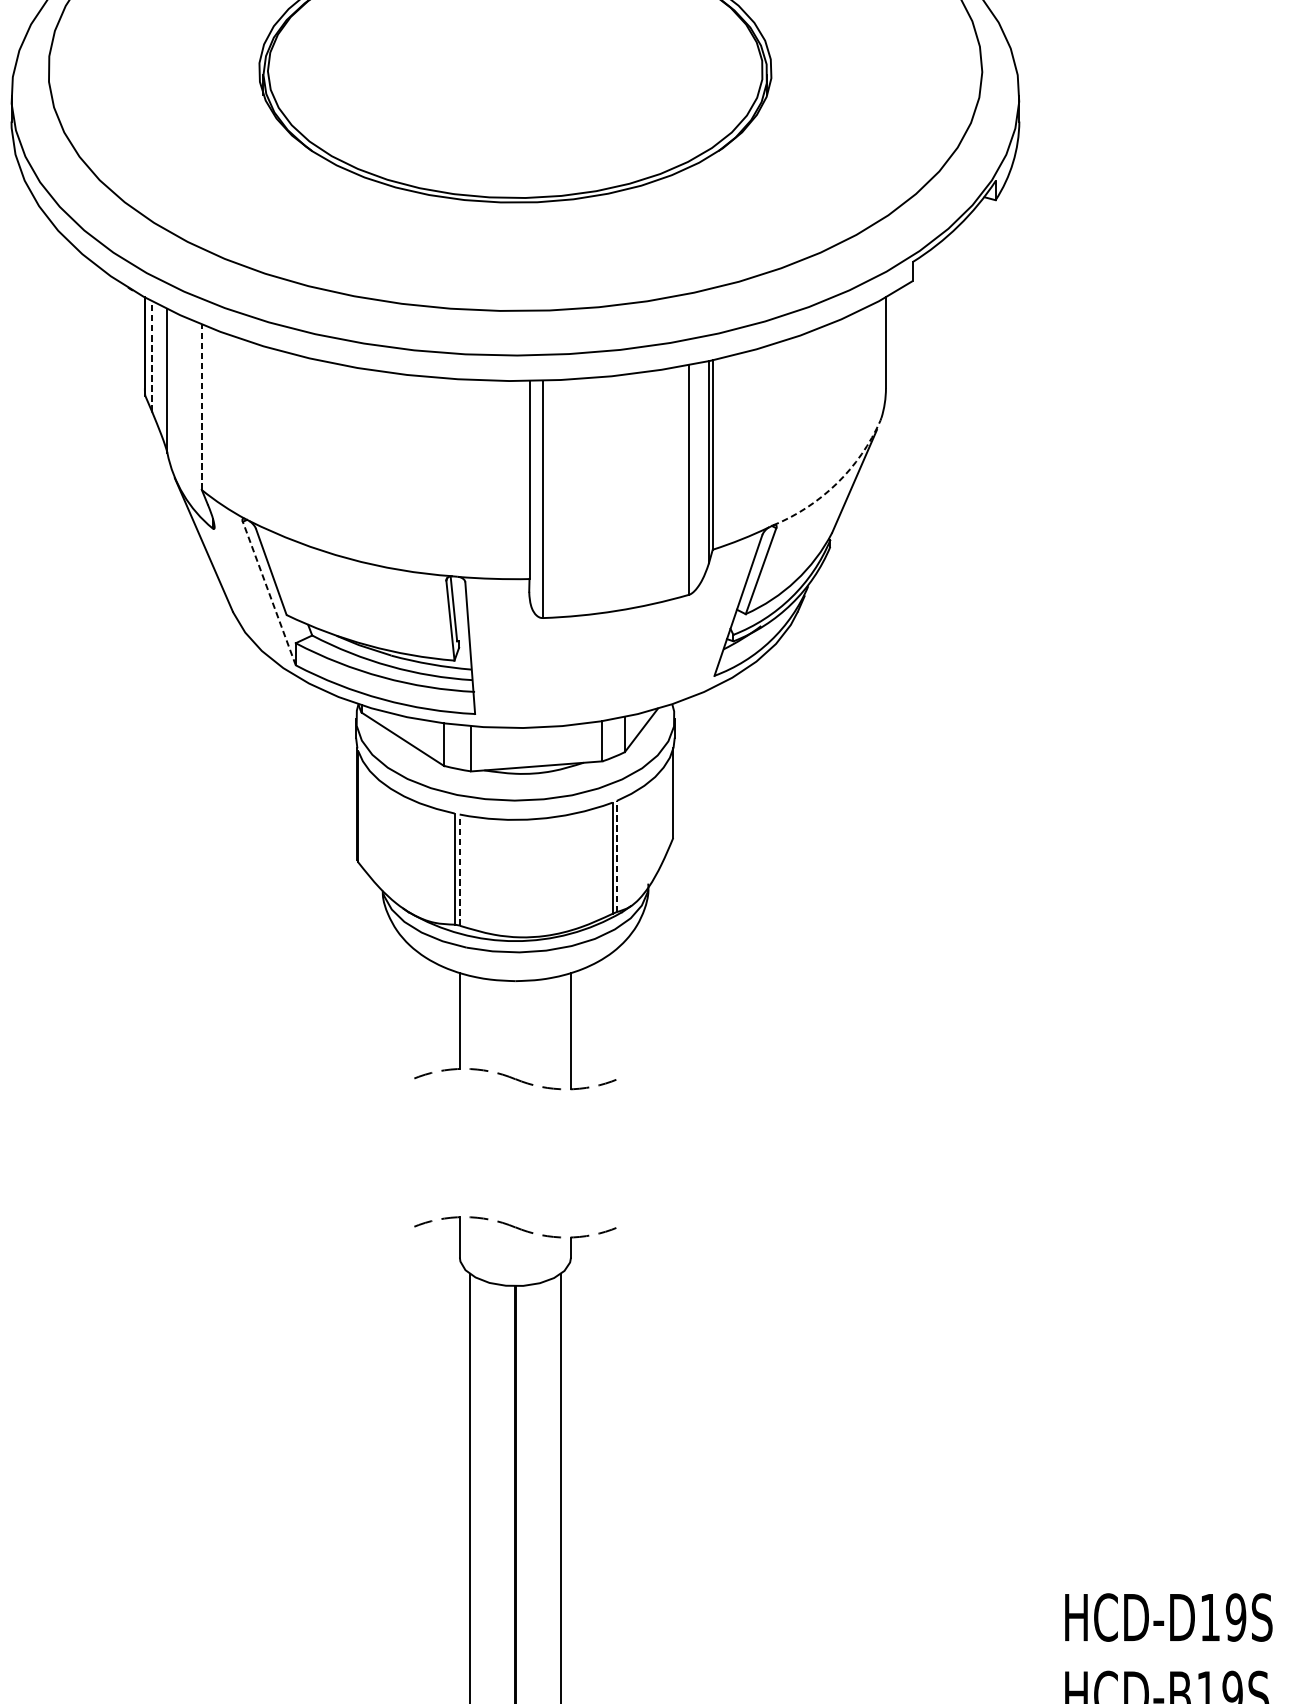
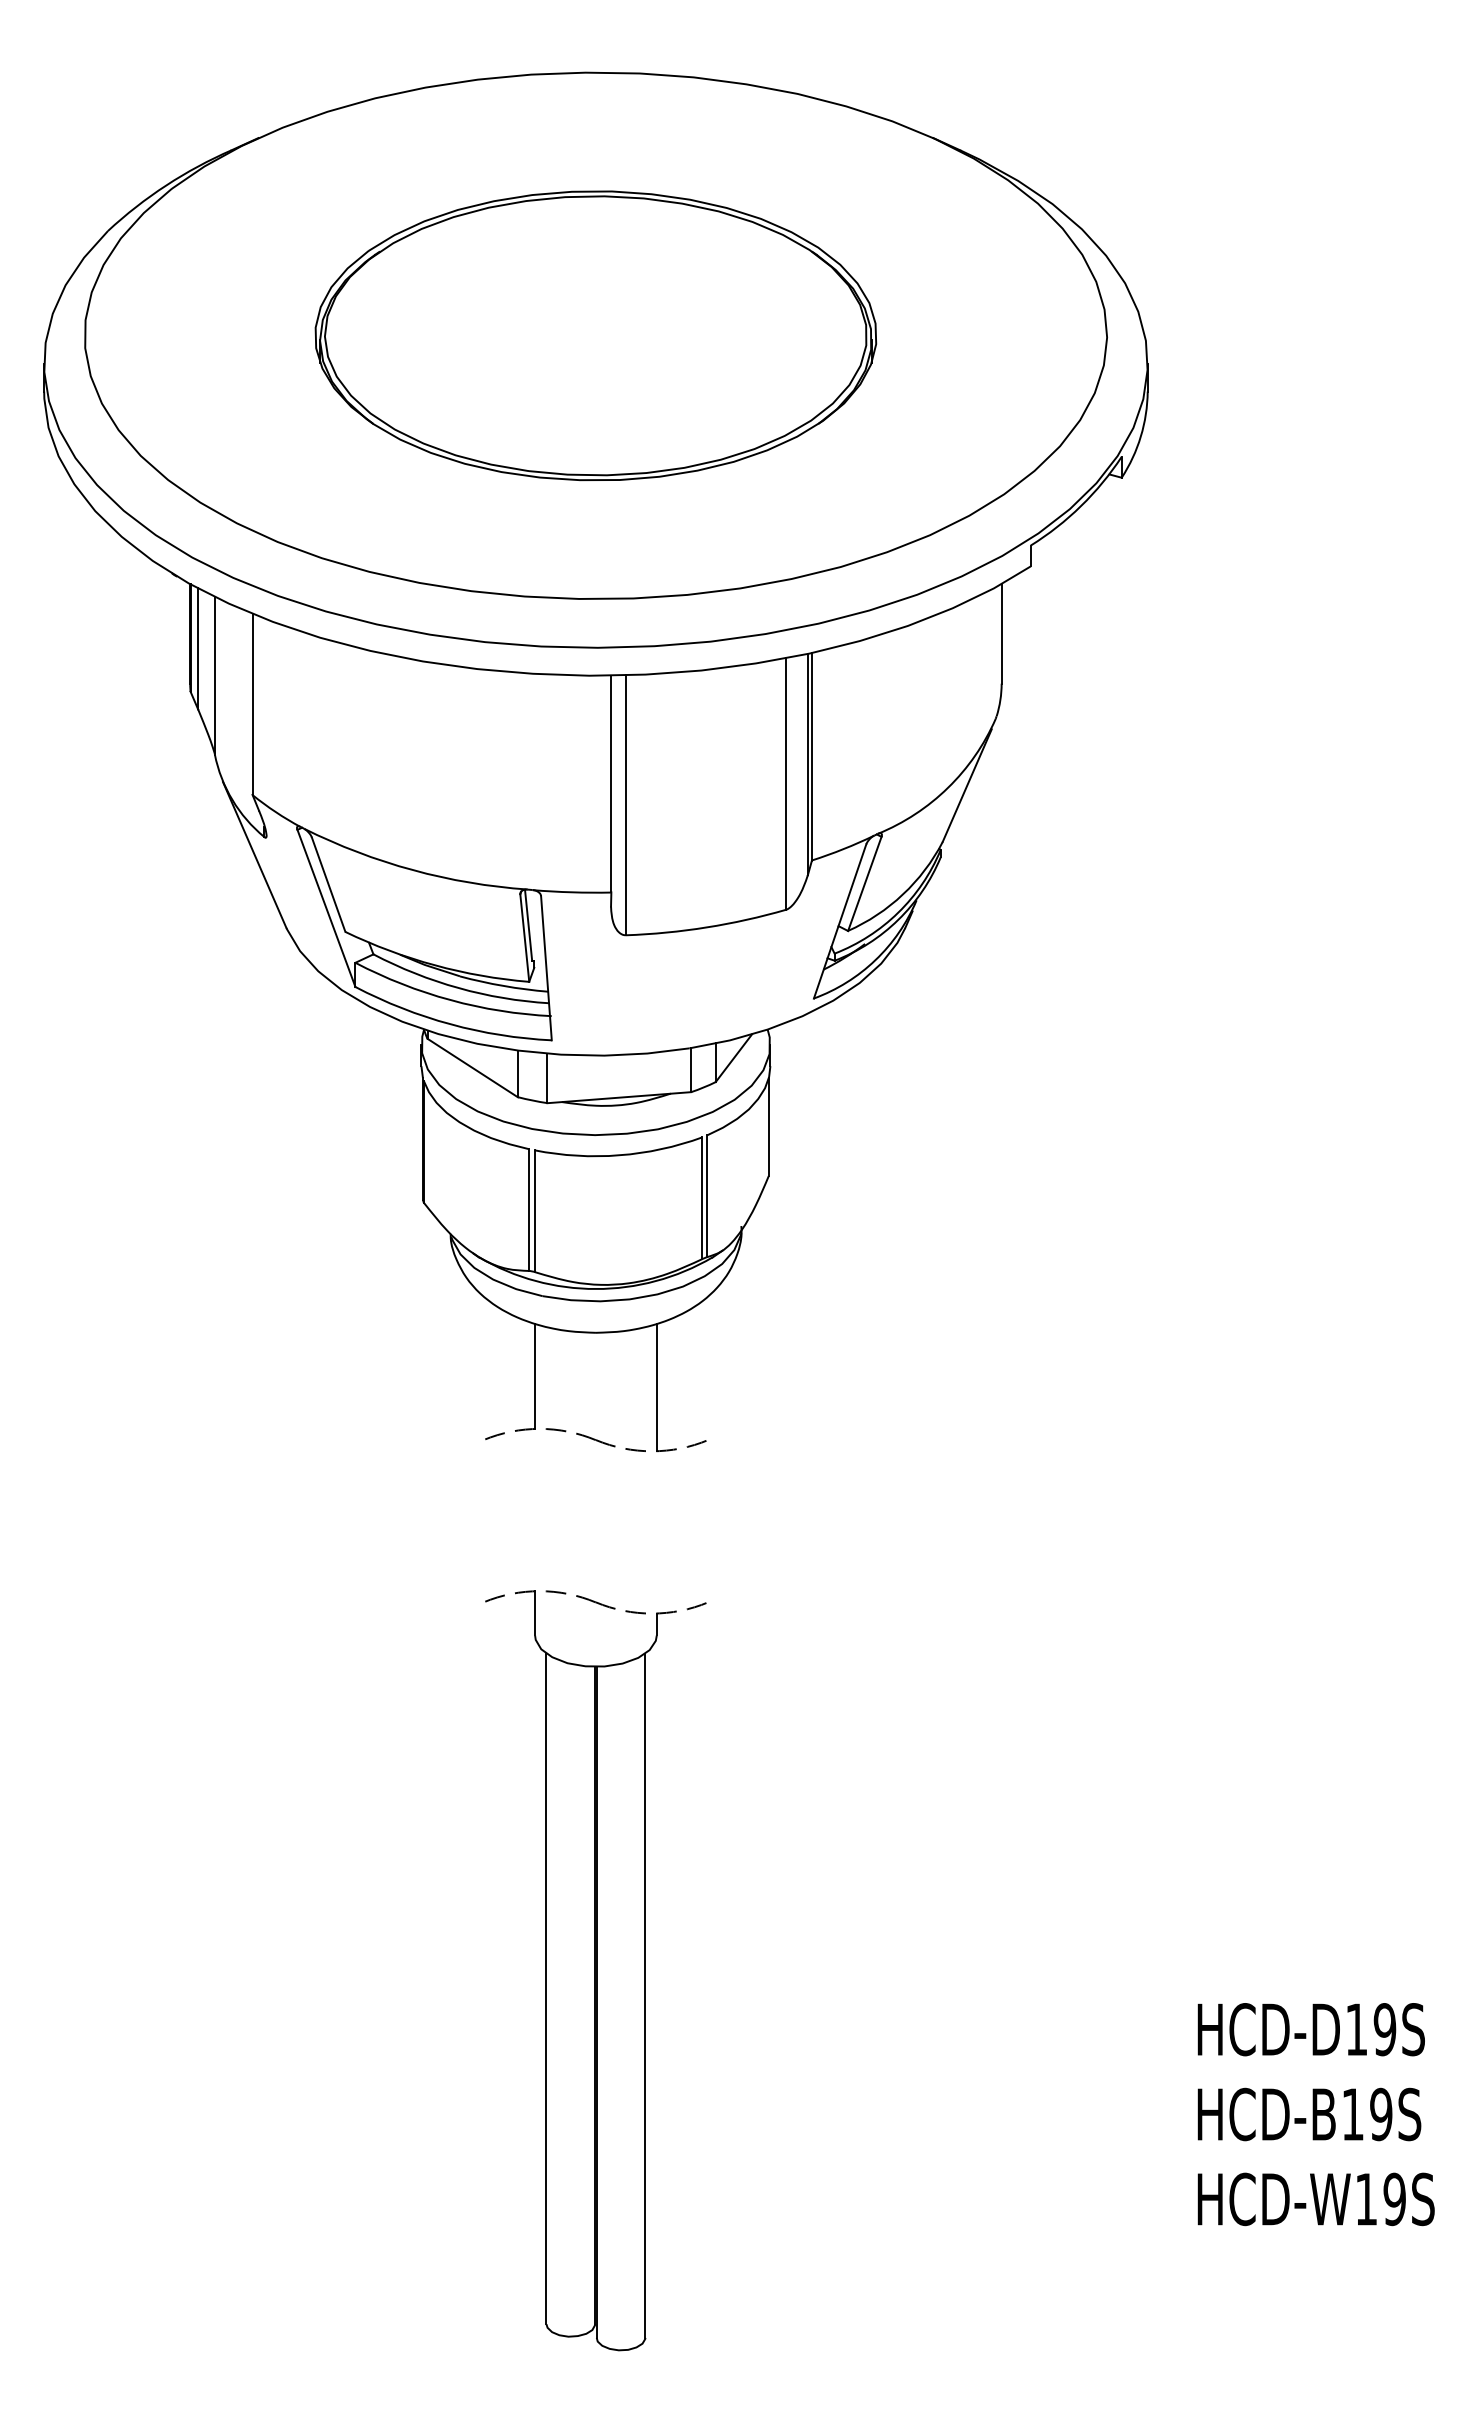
line: (152, 356) -> (198, 648), dashed -> solid
line: (201, 406) -> (252, 703), dashed -> solid
arc: (837, 483) -> (948, 787), dashed -> solid
line: (269, 593) -> (326, 908), dashed -> solid
line: (616, 856) -> (706, 1196), dashed -> solid
line: (459, 870) -> (534, 1211), dashed -> solid

